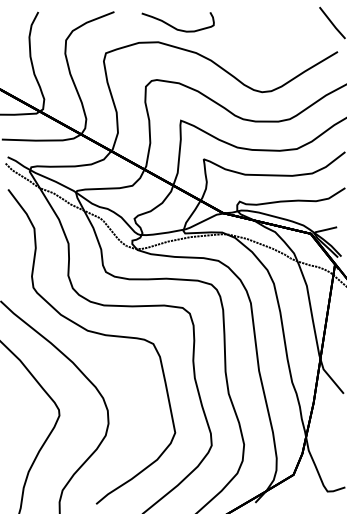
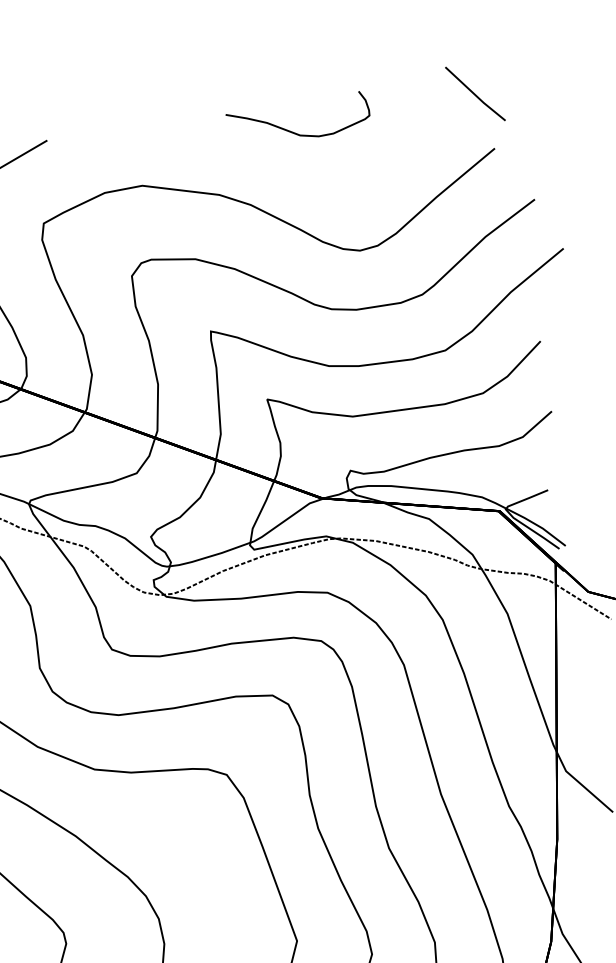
curve: (175, 27) -> (295, 131), moved

